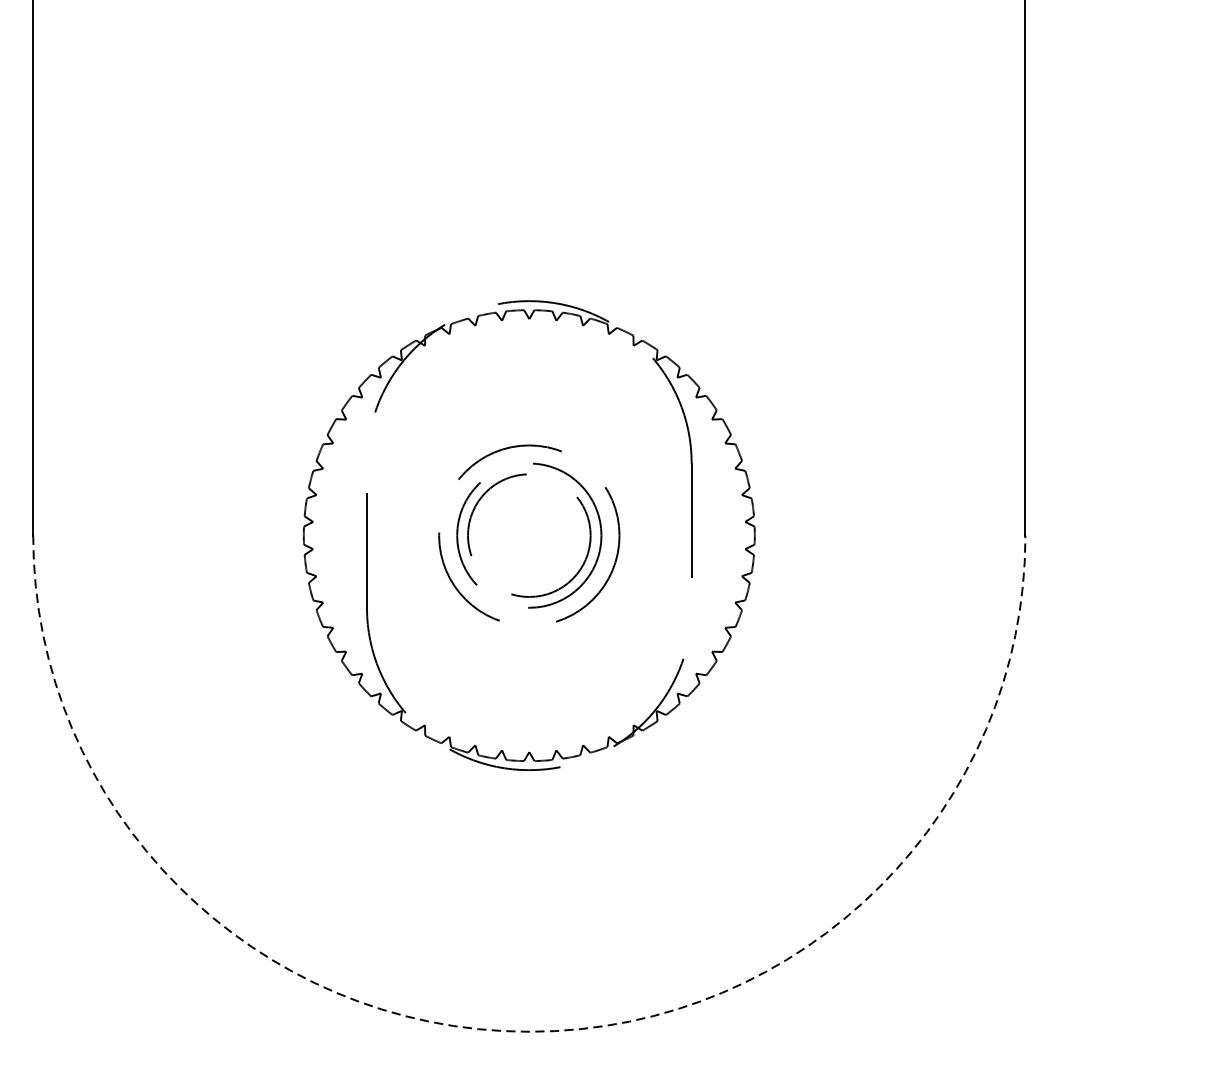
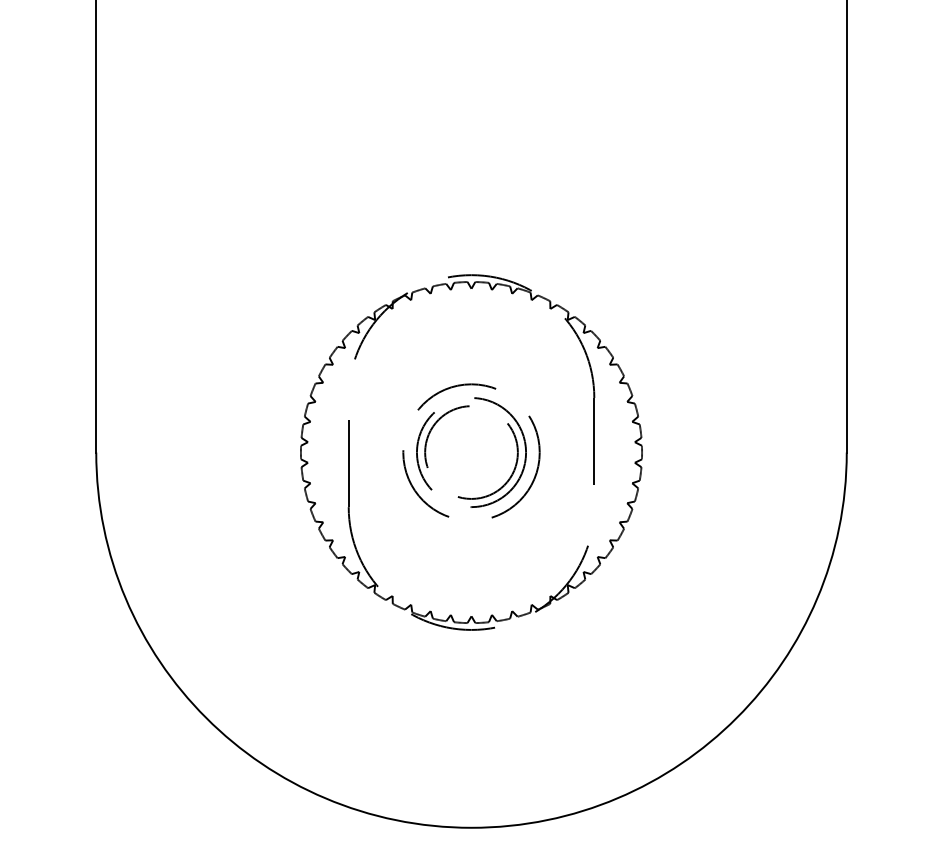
arc: (529, 1031) -> (471, 827), dashed -> solid

